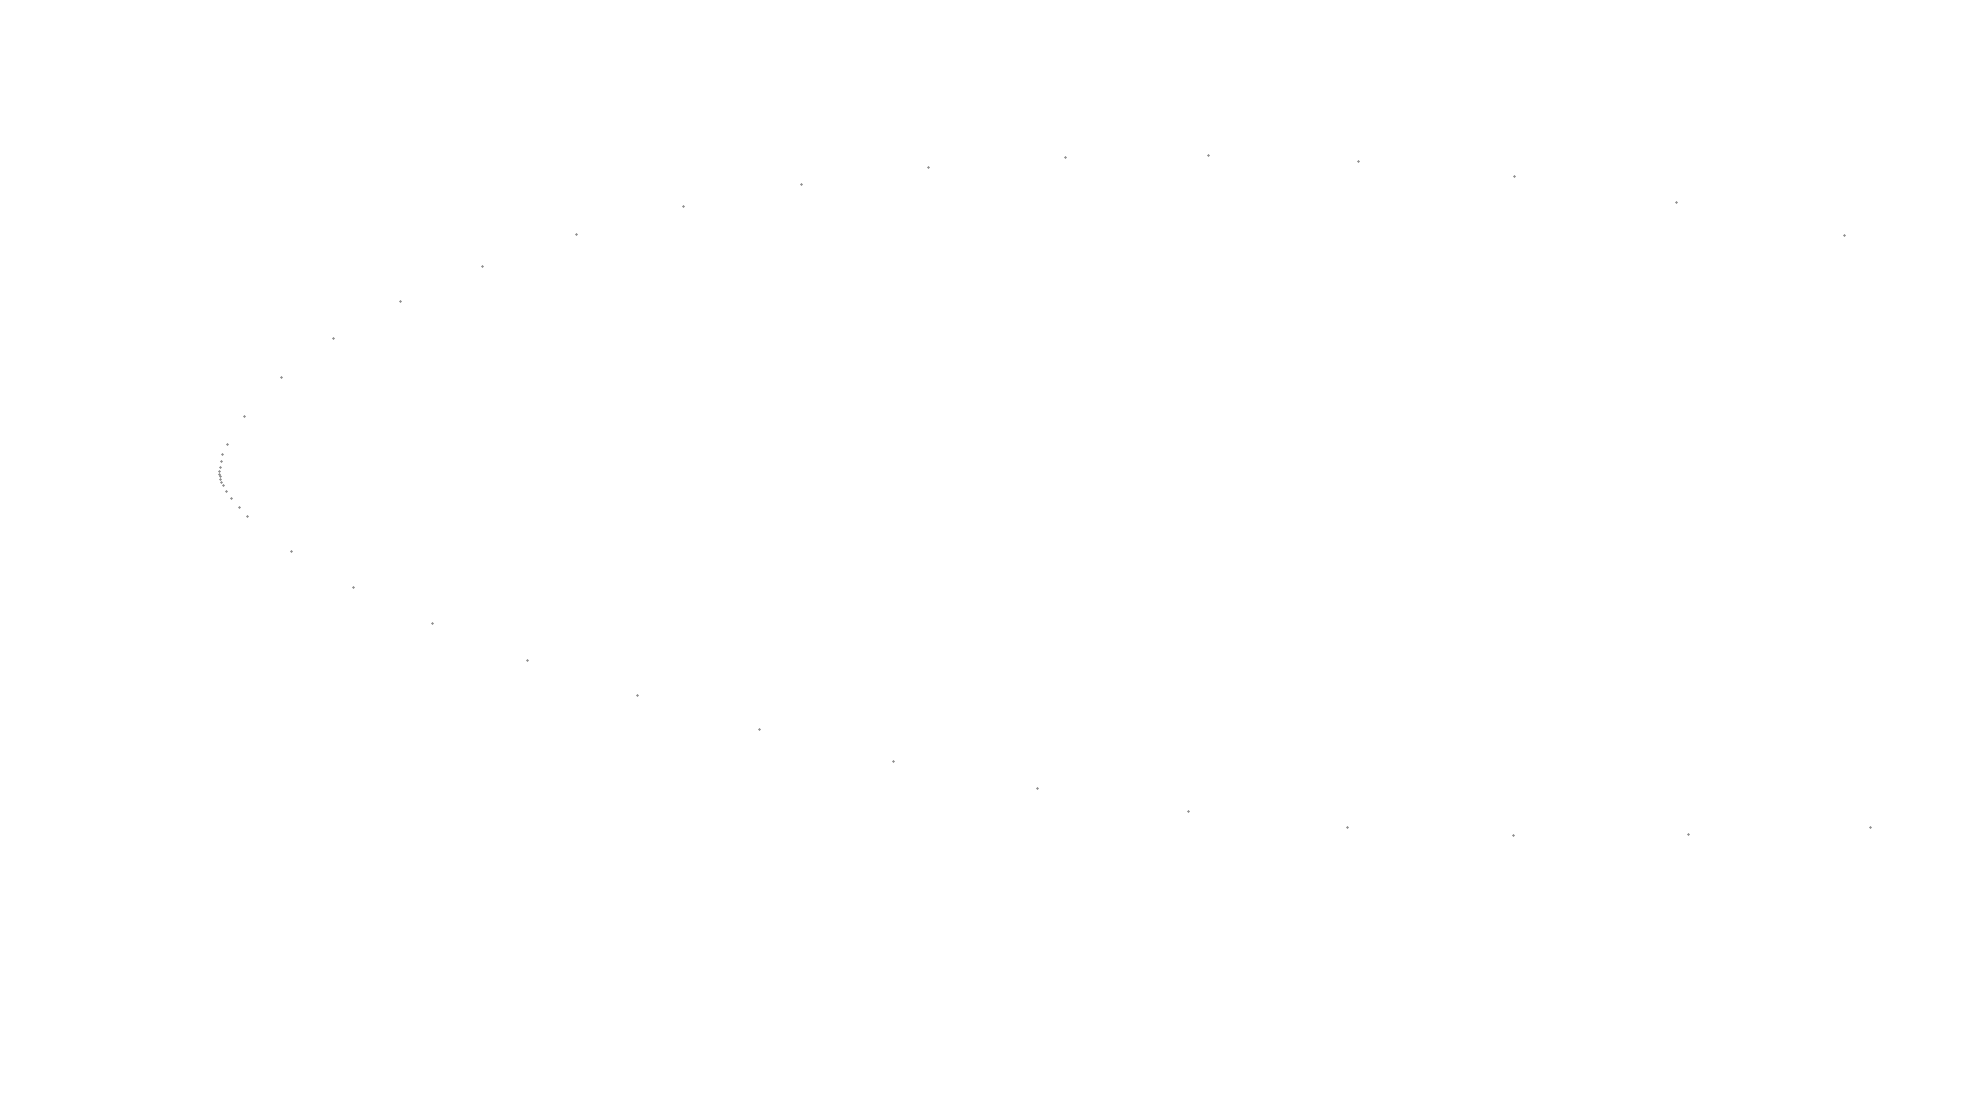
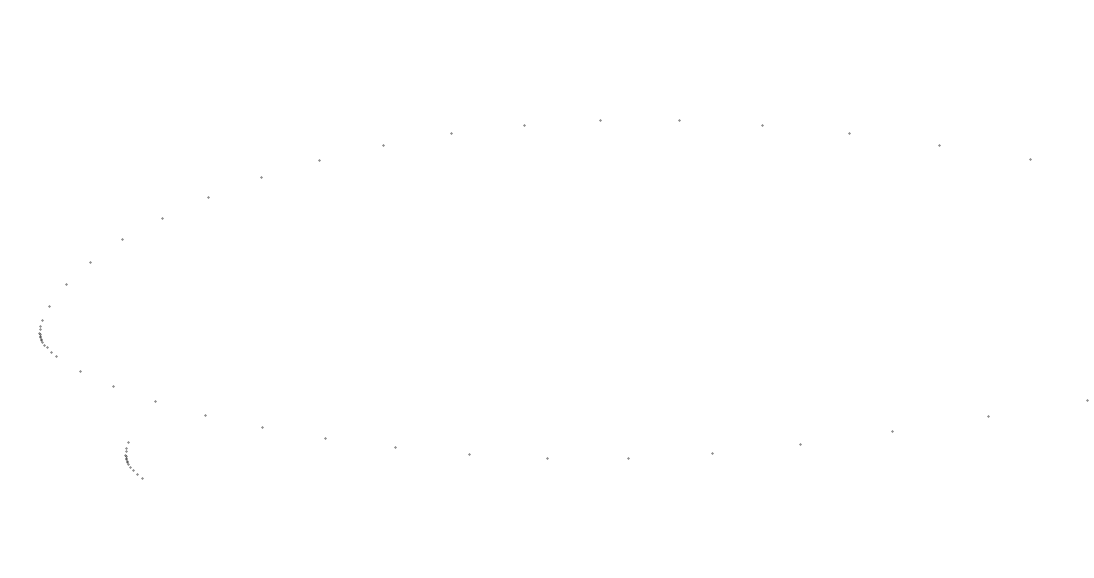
part: (378, 735) -> (133, 460), added

